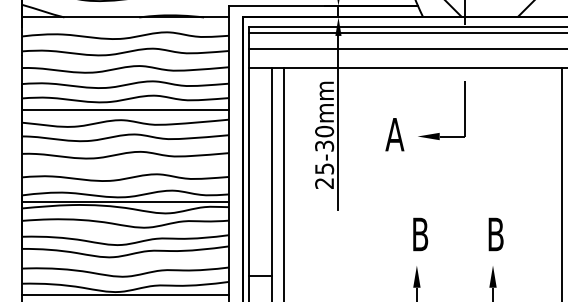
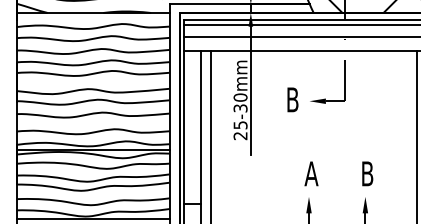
line: (124, 109) -> (92, 81), removed
text: (394, 134) -> (292, 99), A -> B
text: (420, 233) -> (311, 173), B -> A

